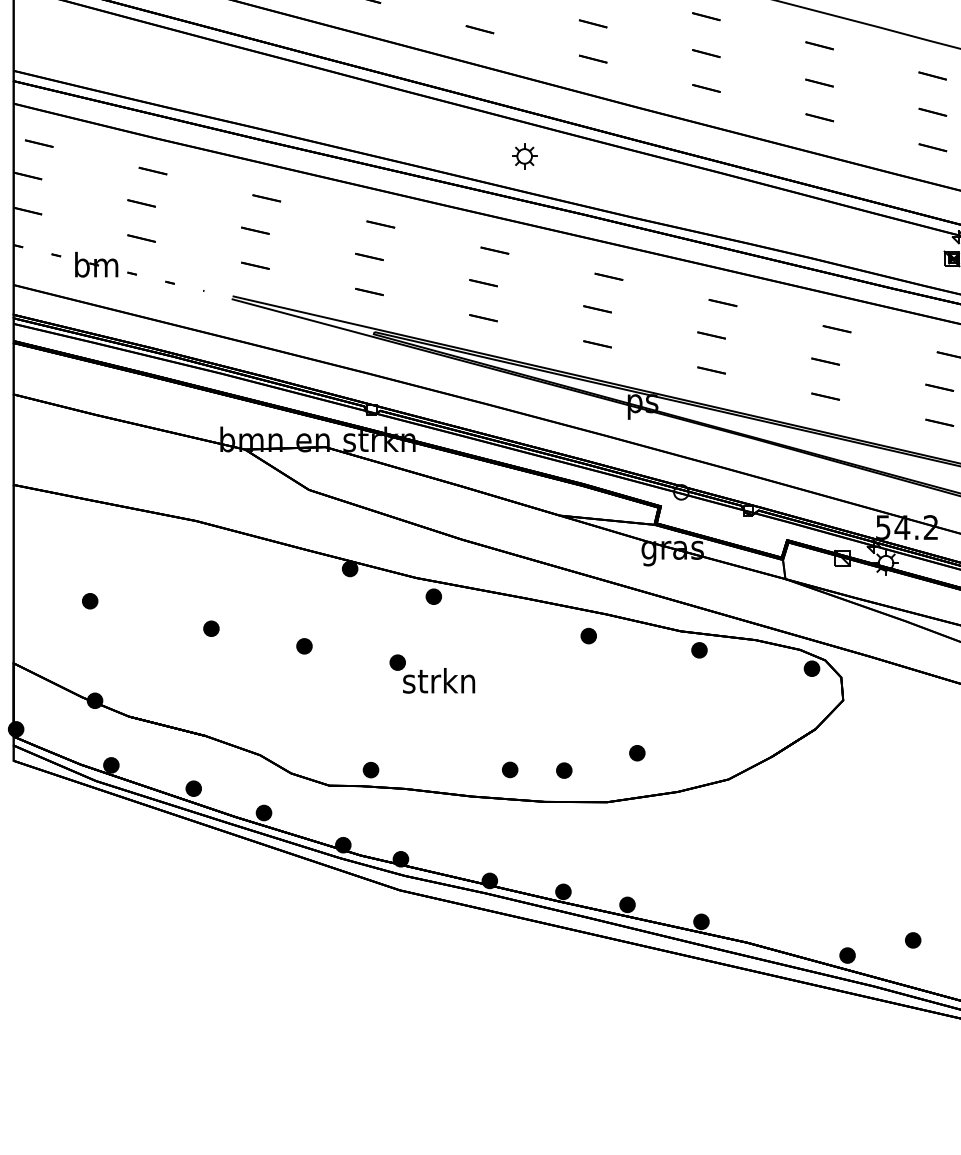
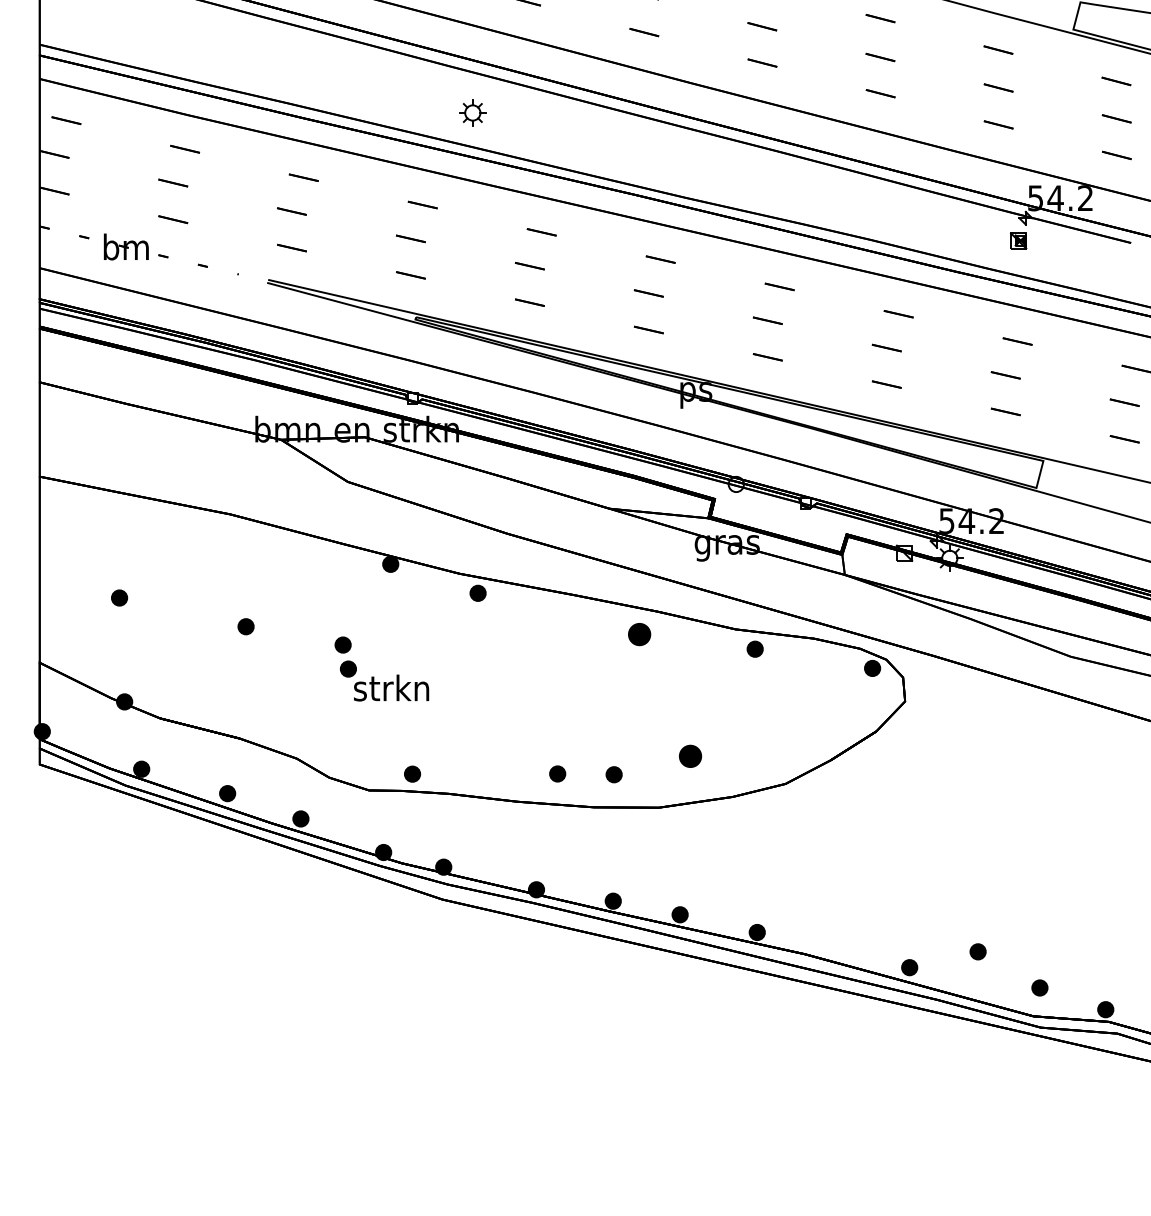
part: (524, 155) -> (472, 112), moved
part: (588, 635) -> (639, 633), size x1.4
part: (432, 673) -> (384, 680), moved
part: (636, 753) -> (689, 756), size x1.4

